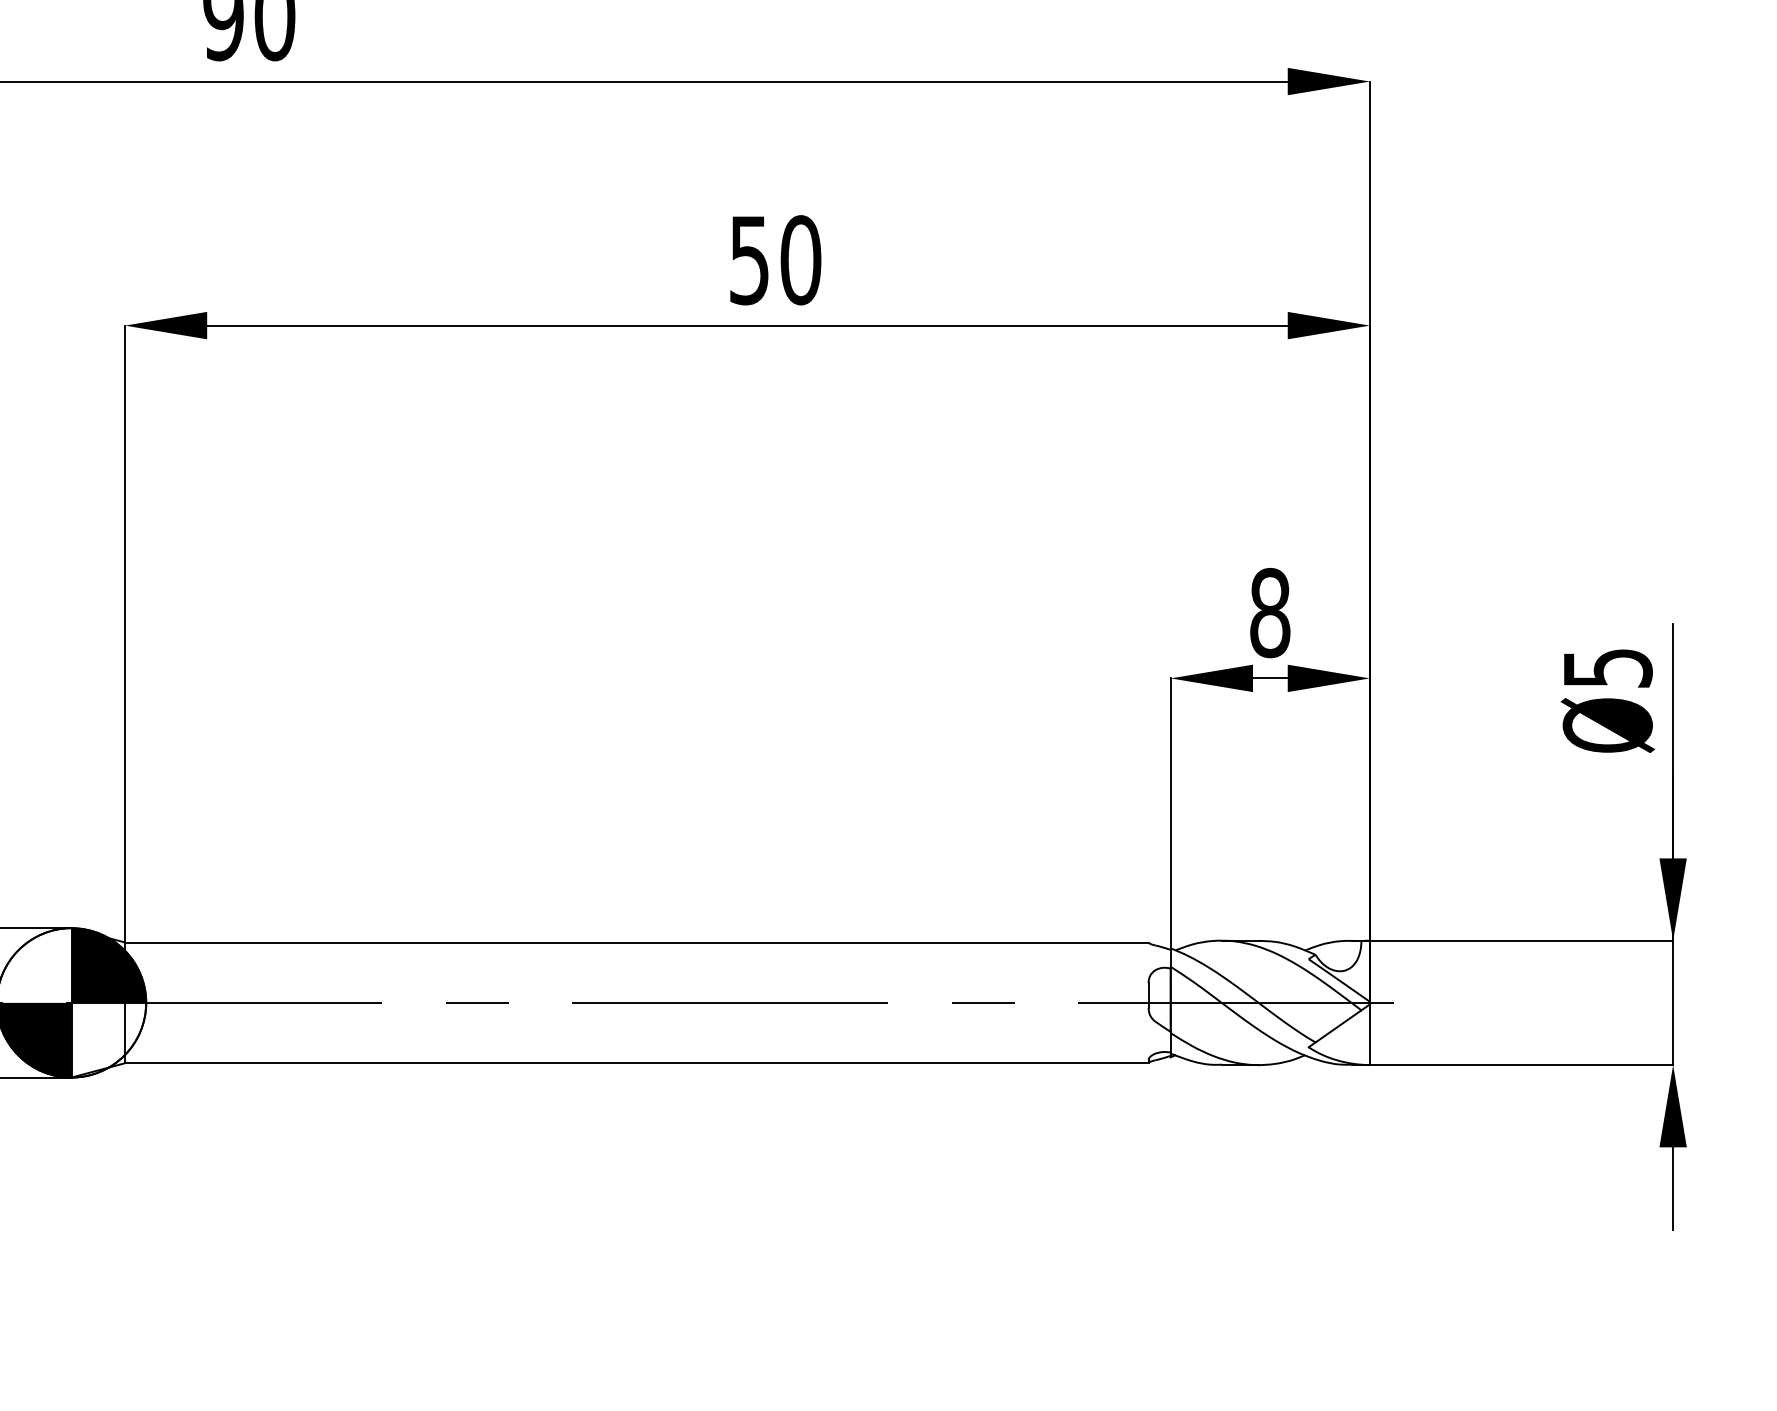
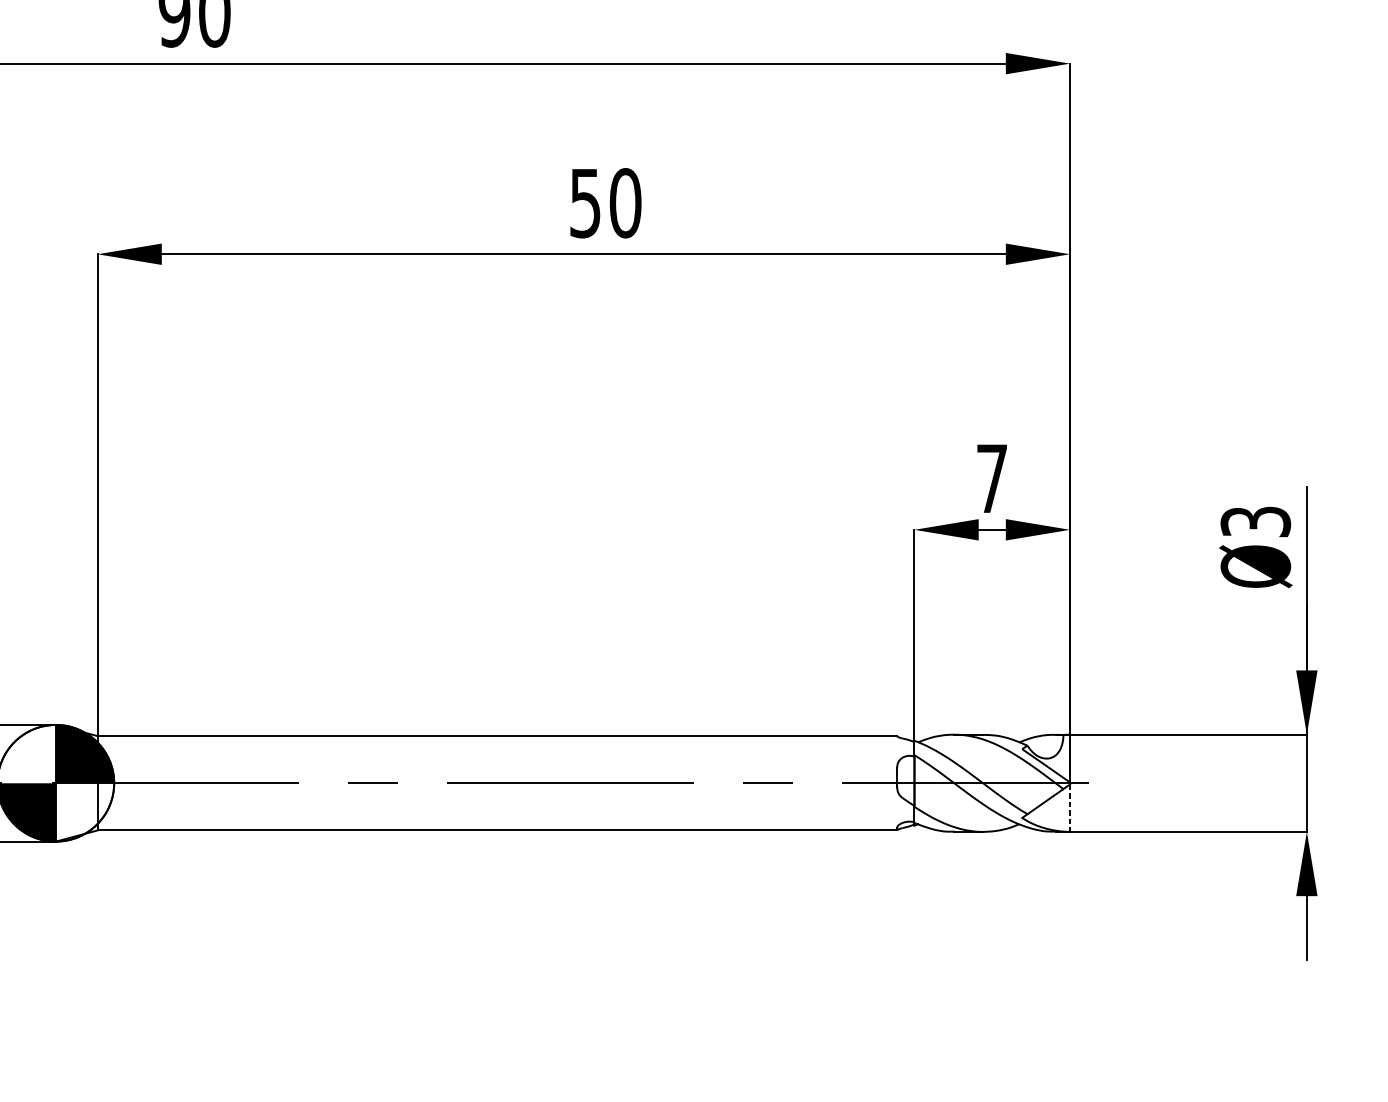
text: (1270, 612) -> (992, 478), 8 -> 7
text: (1607, 668) -> (1255, 522), Ø5 -> Ø3
line: (1369, 1035) -> (1069, 808), solid -> dashed

